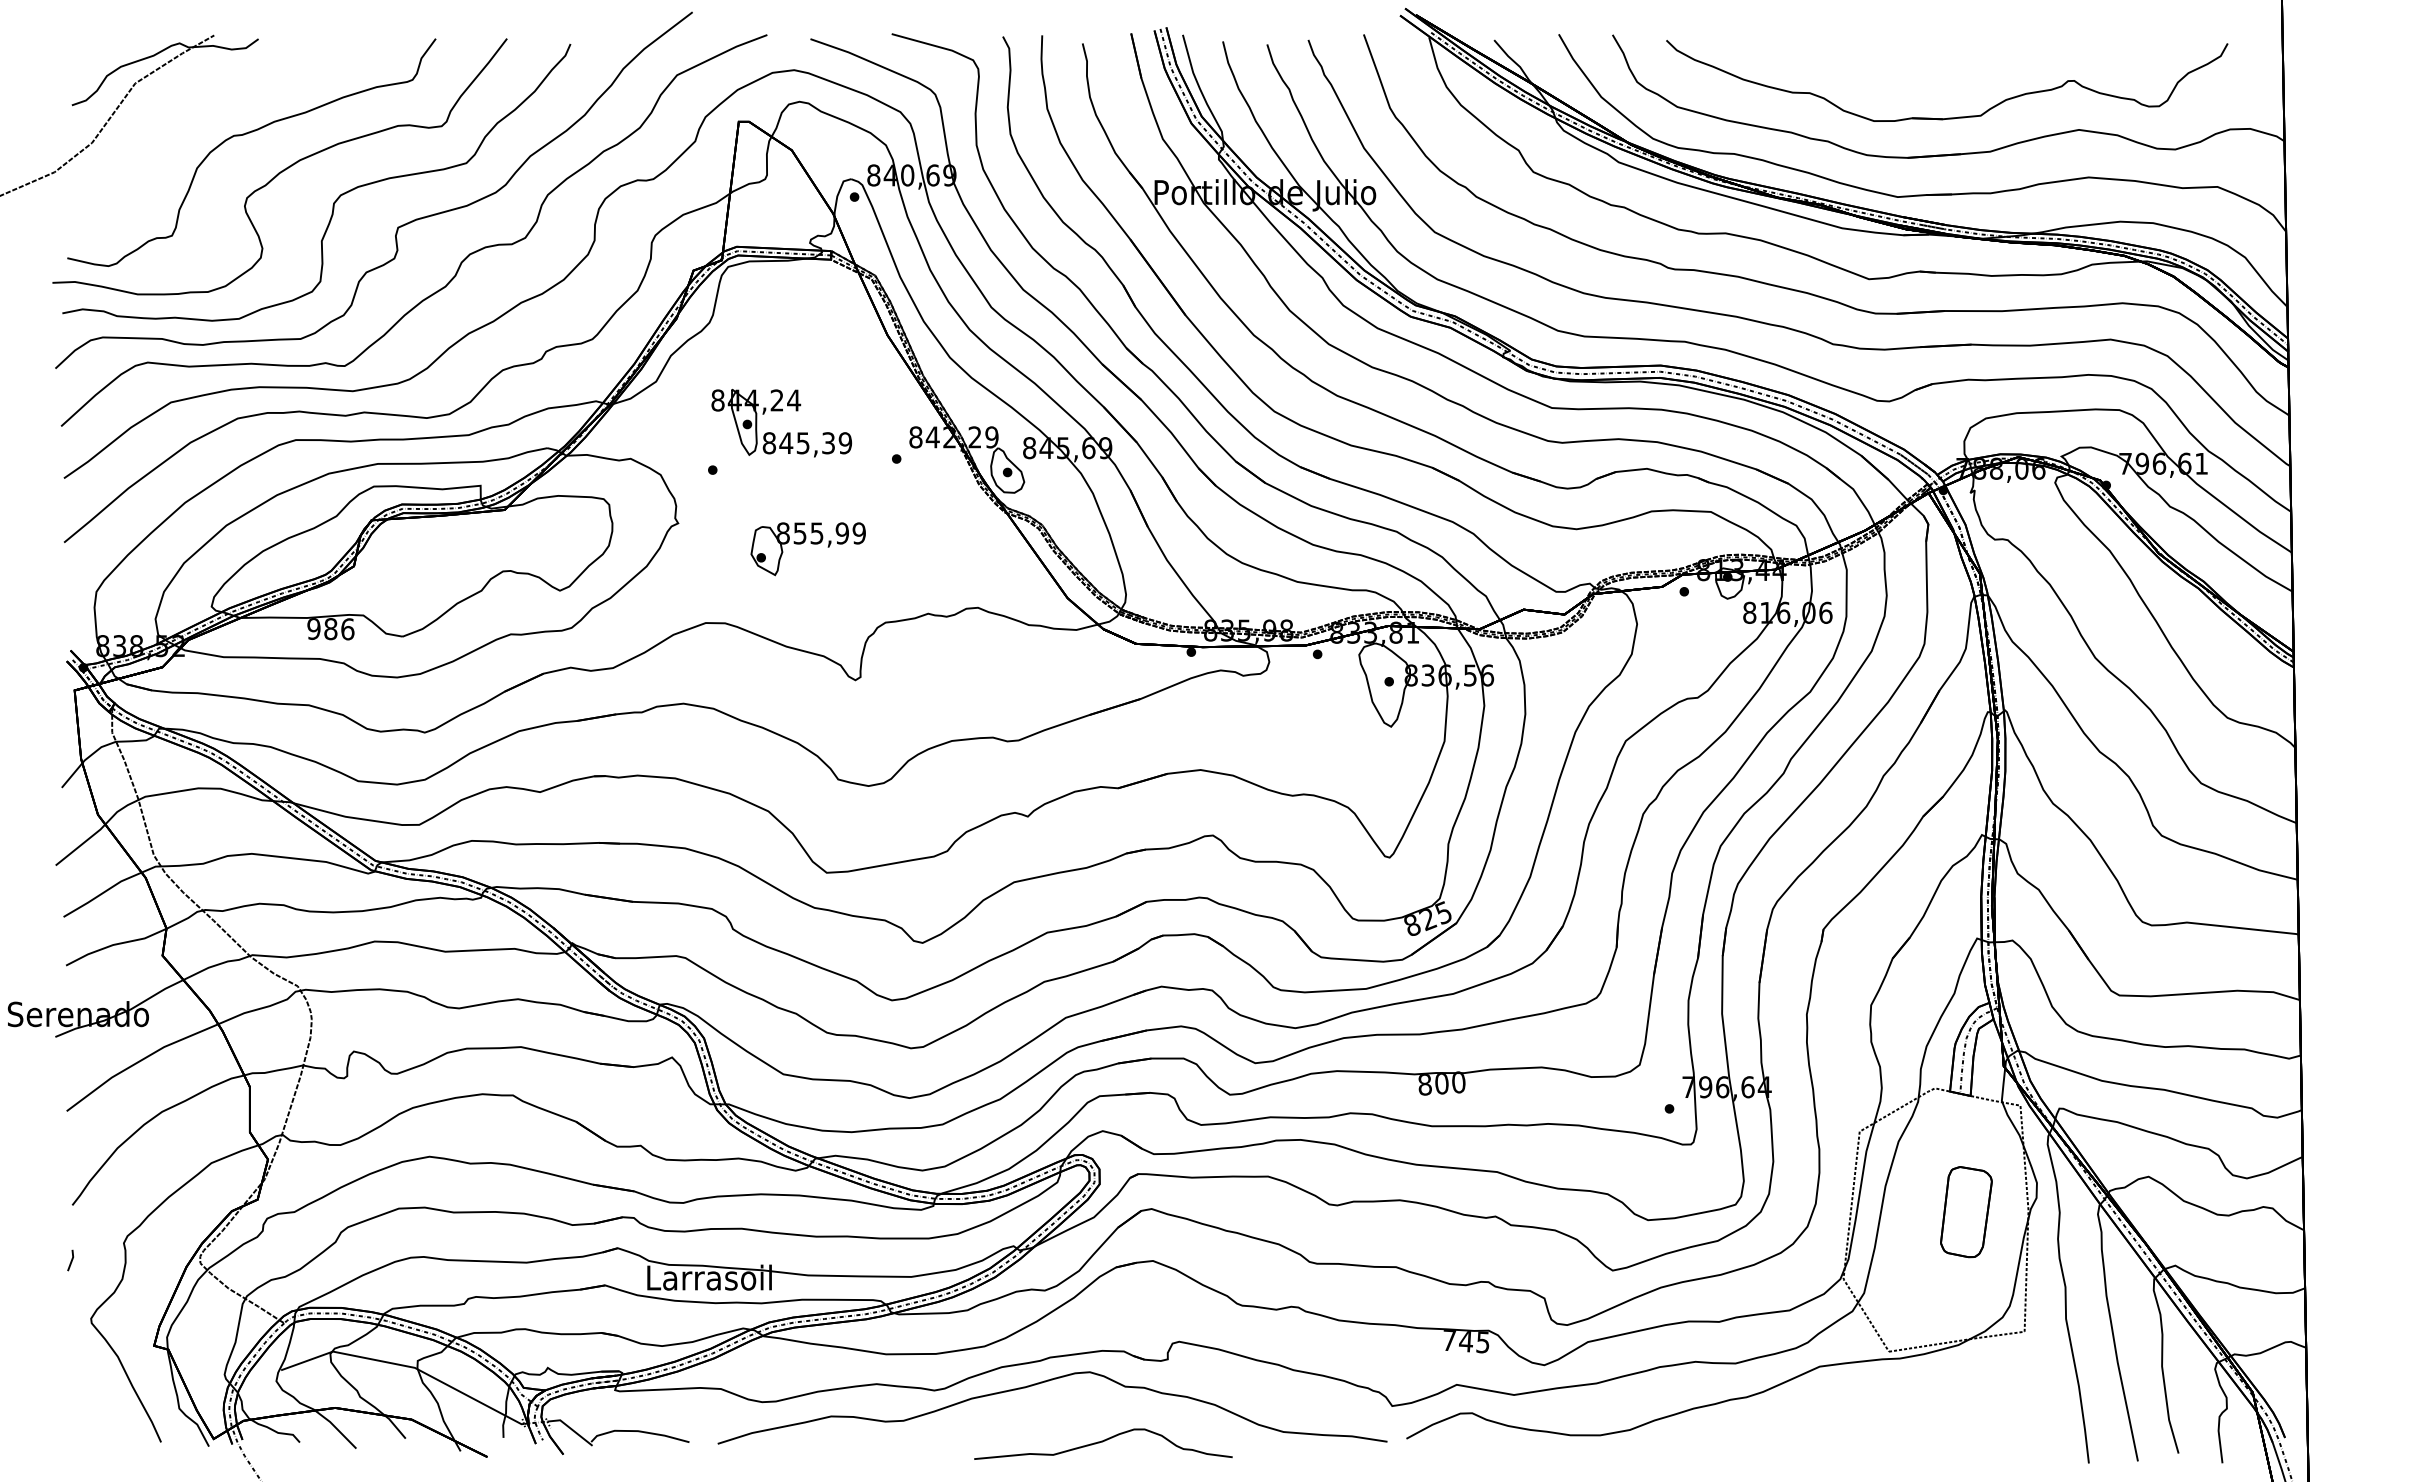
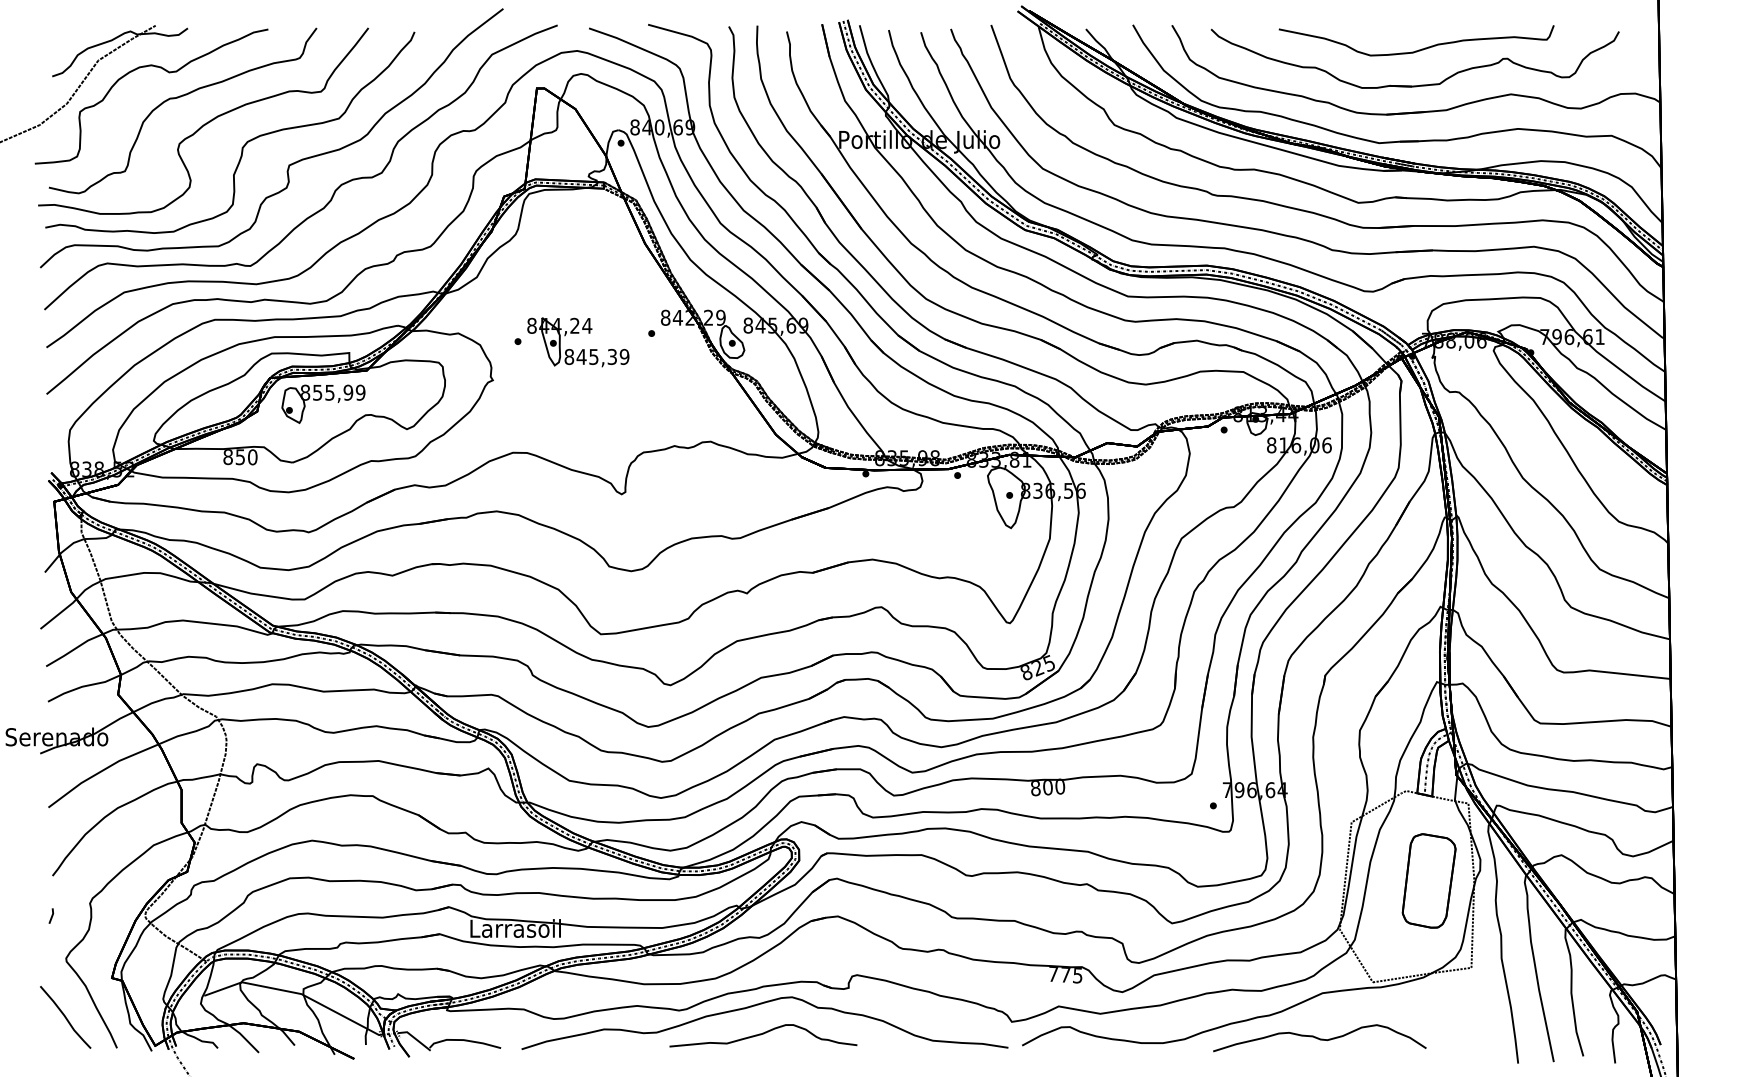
curve: (1952, 68) -> (1419, 49), added
curve: (228, 98) -> (166, 71), added
part: (781, 411) -> (578, 333), moved
part: (810, 543) -> (325, 400), moved
text: (330, 629) -> (240, 457), 986 -> 850
part: (1966, 1211) -> (1429, 880), size x1.43
text: (1465, 1341) -> (1065, 974), 745 -> 775
curve: (90, 1399) -> (65, 1017), added
curve: (1815, 1428) -> (1319, 1038), added
curve: (1102, 1442) -> (762, 1034), moved

